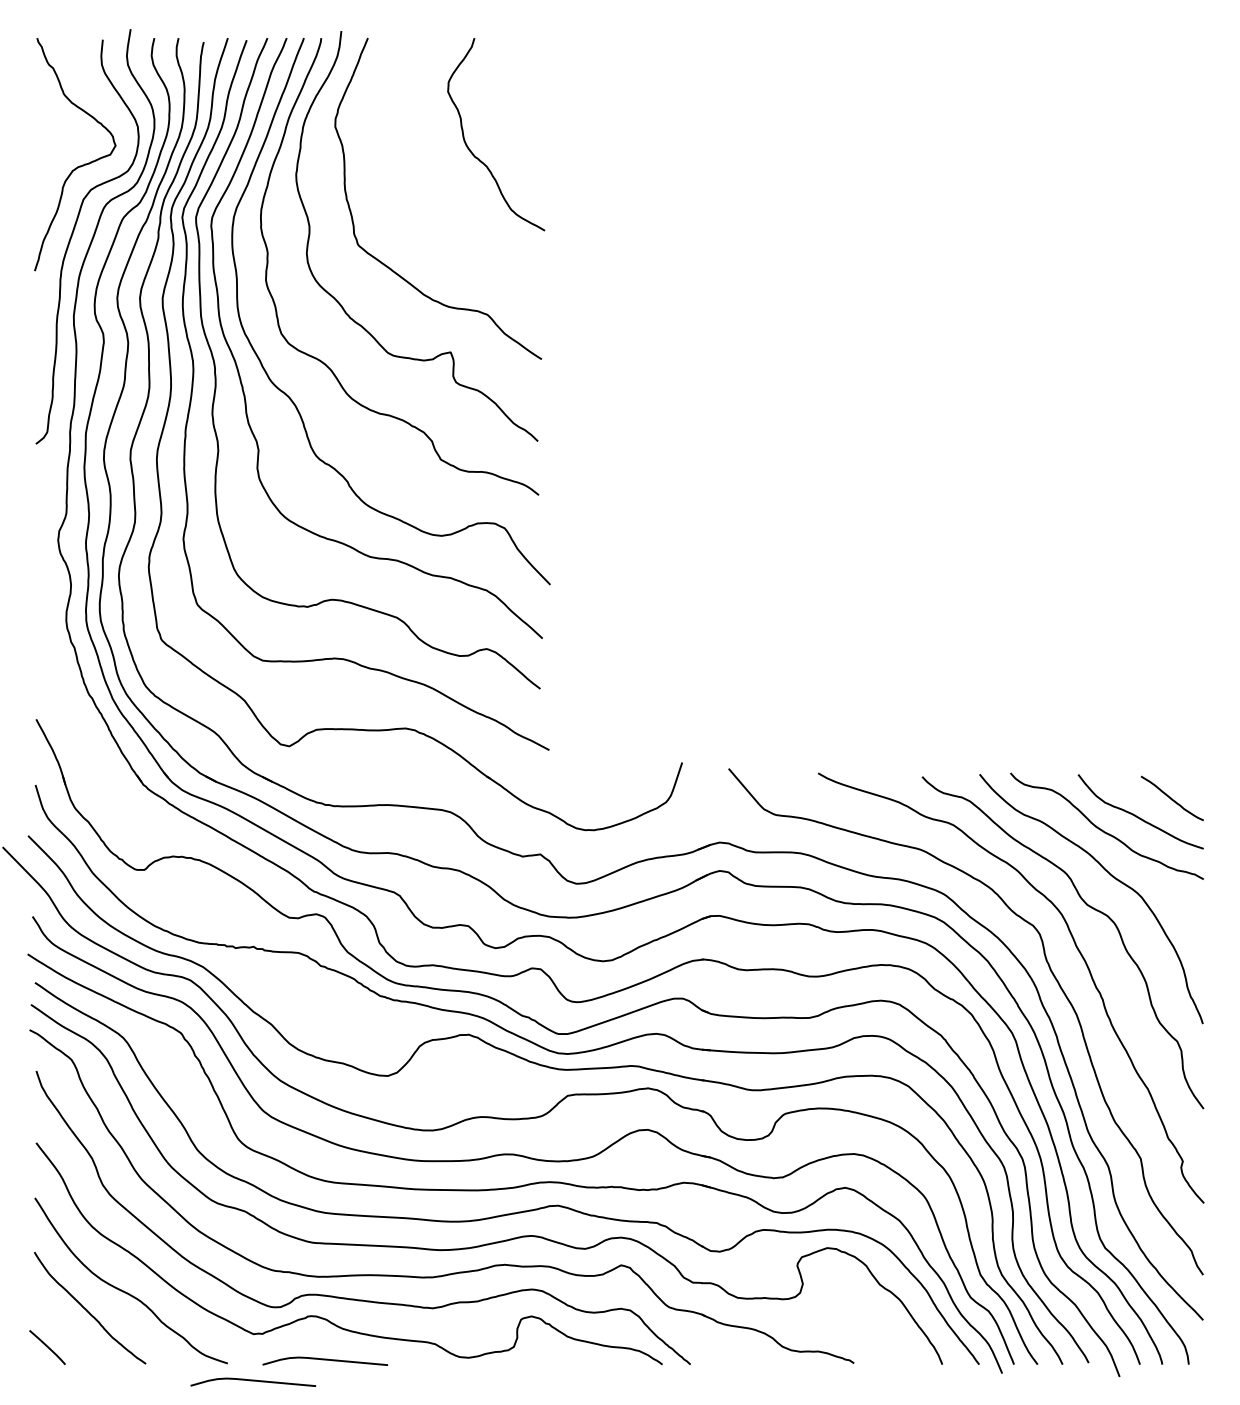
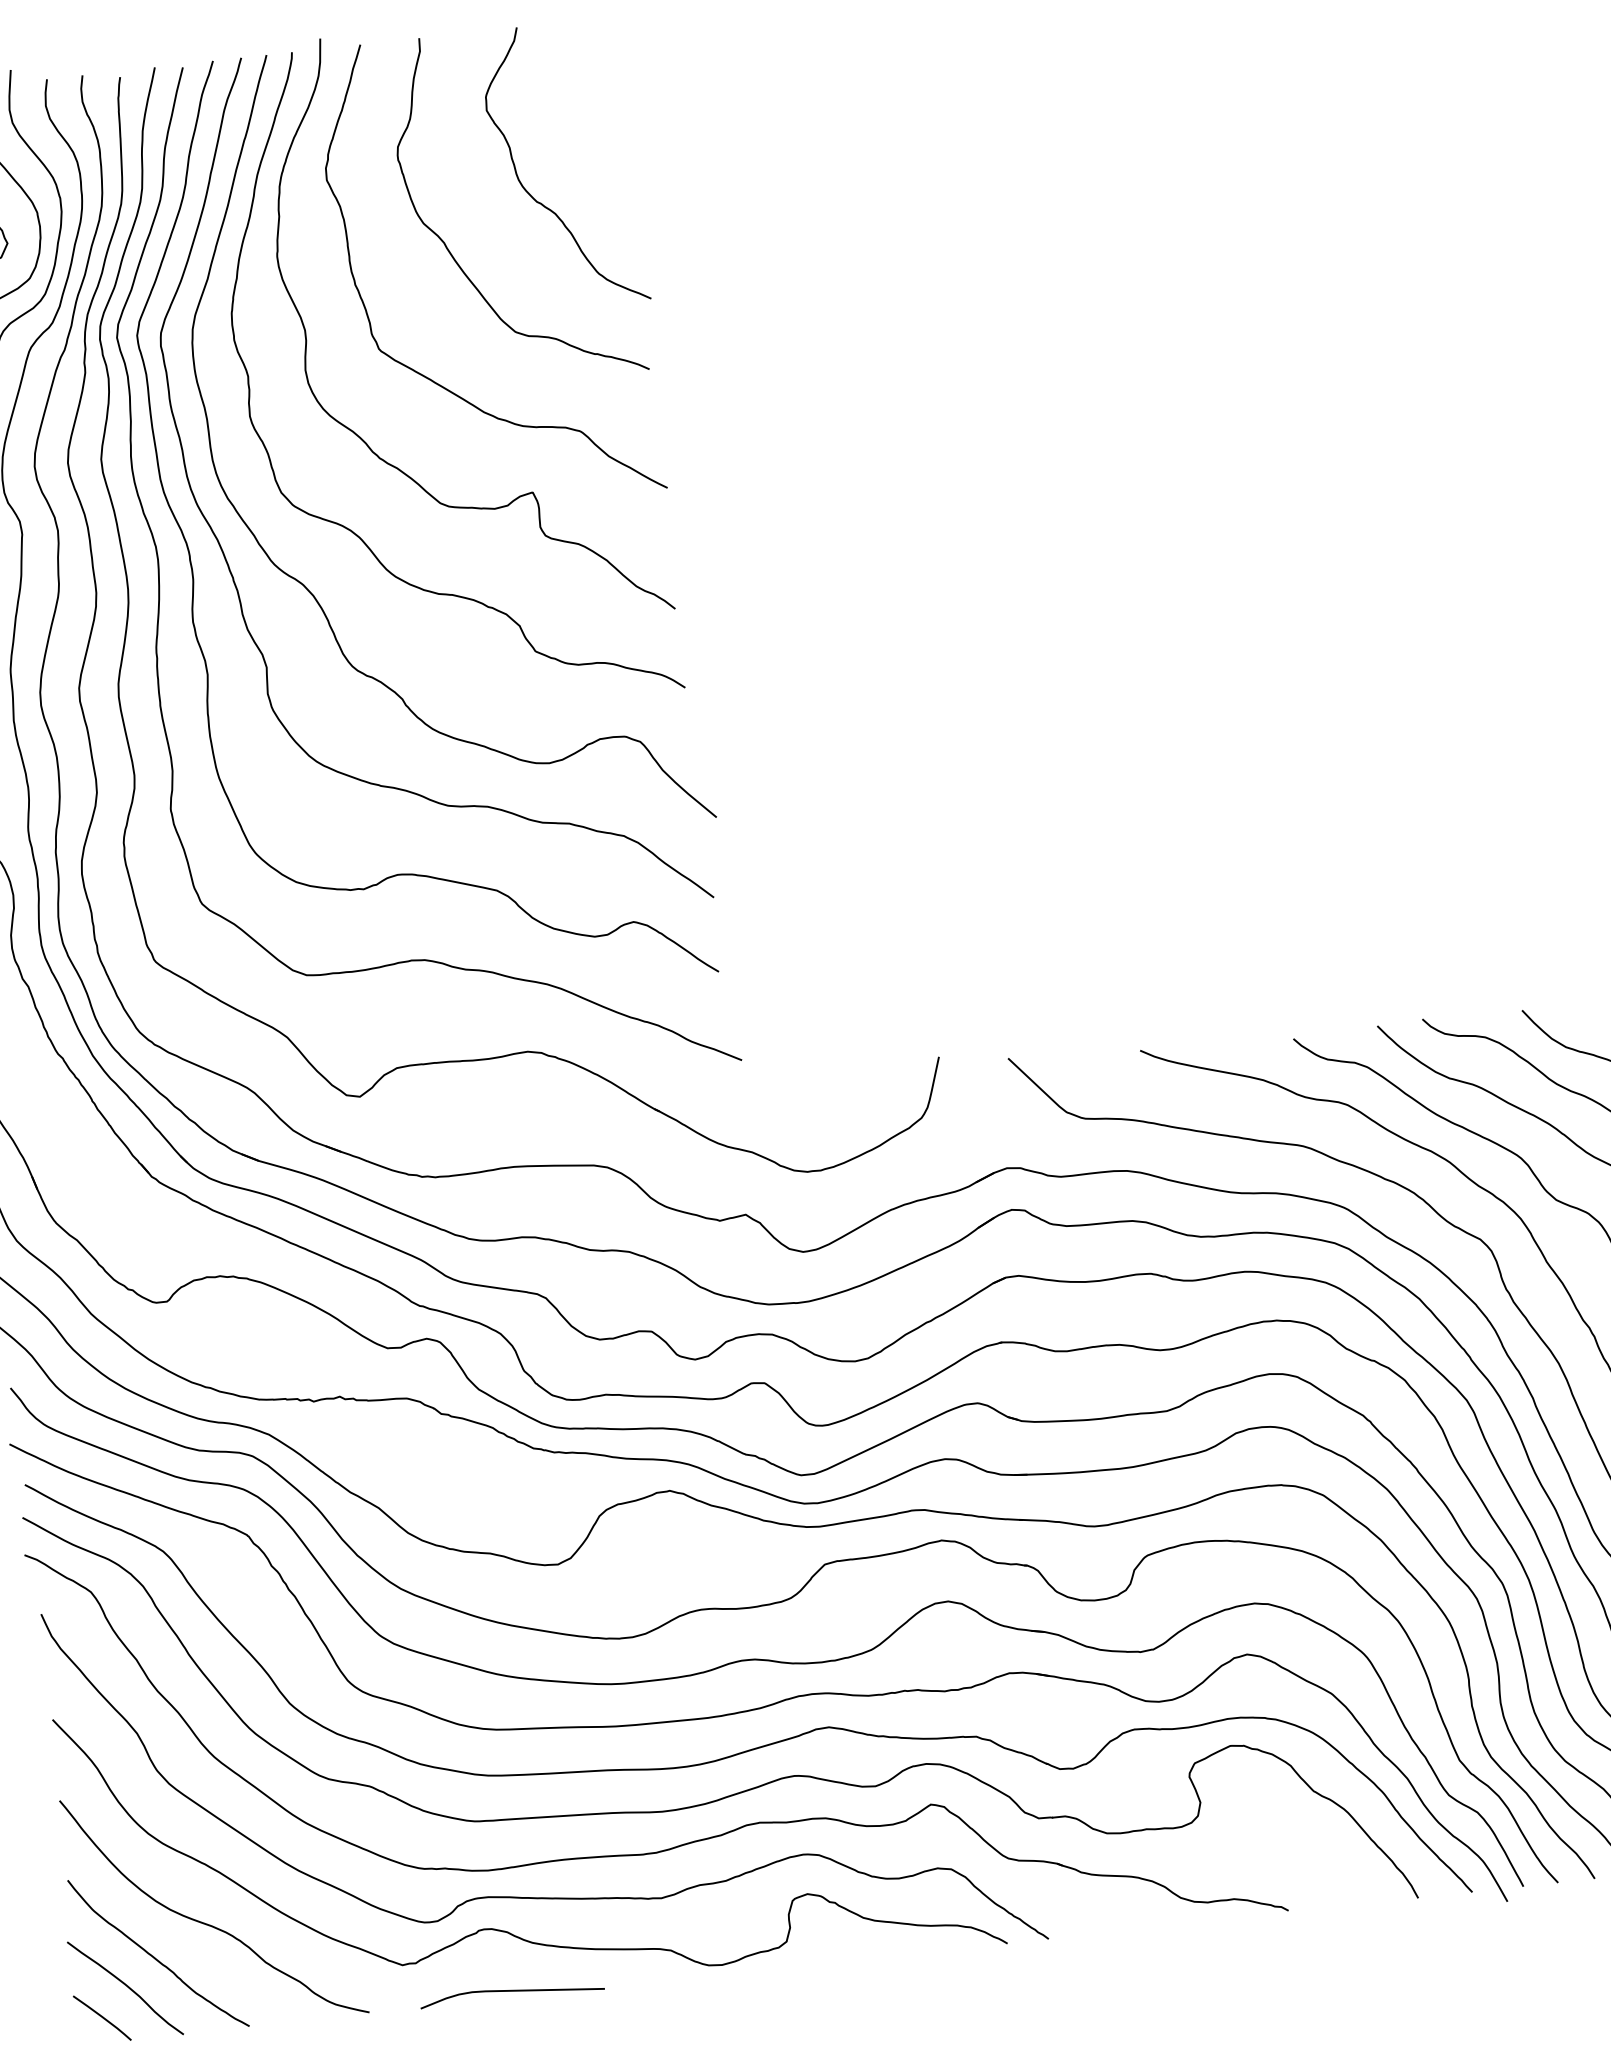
curve: (413, 183) -> (450, 250), added
curve: (66, 1328) -> (127, 1987), added
curve: (253, 1381) -> (410, 2034), removed

